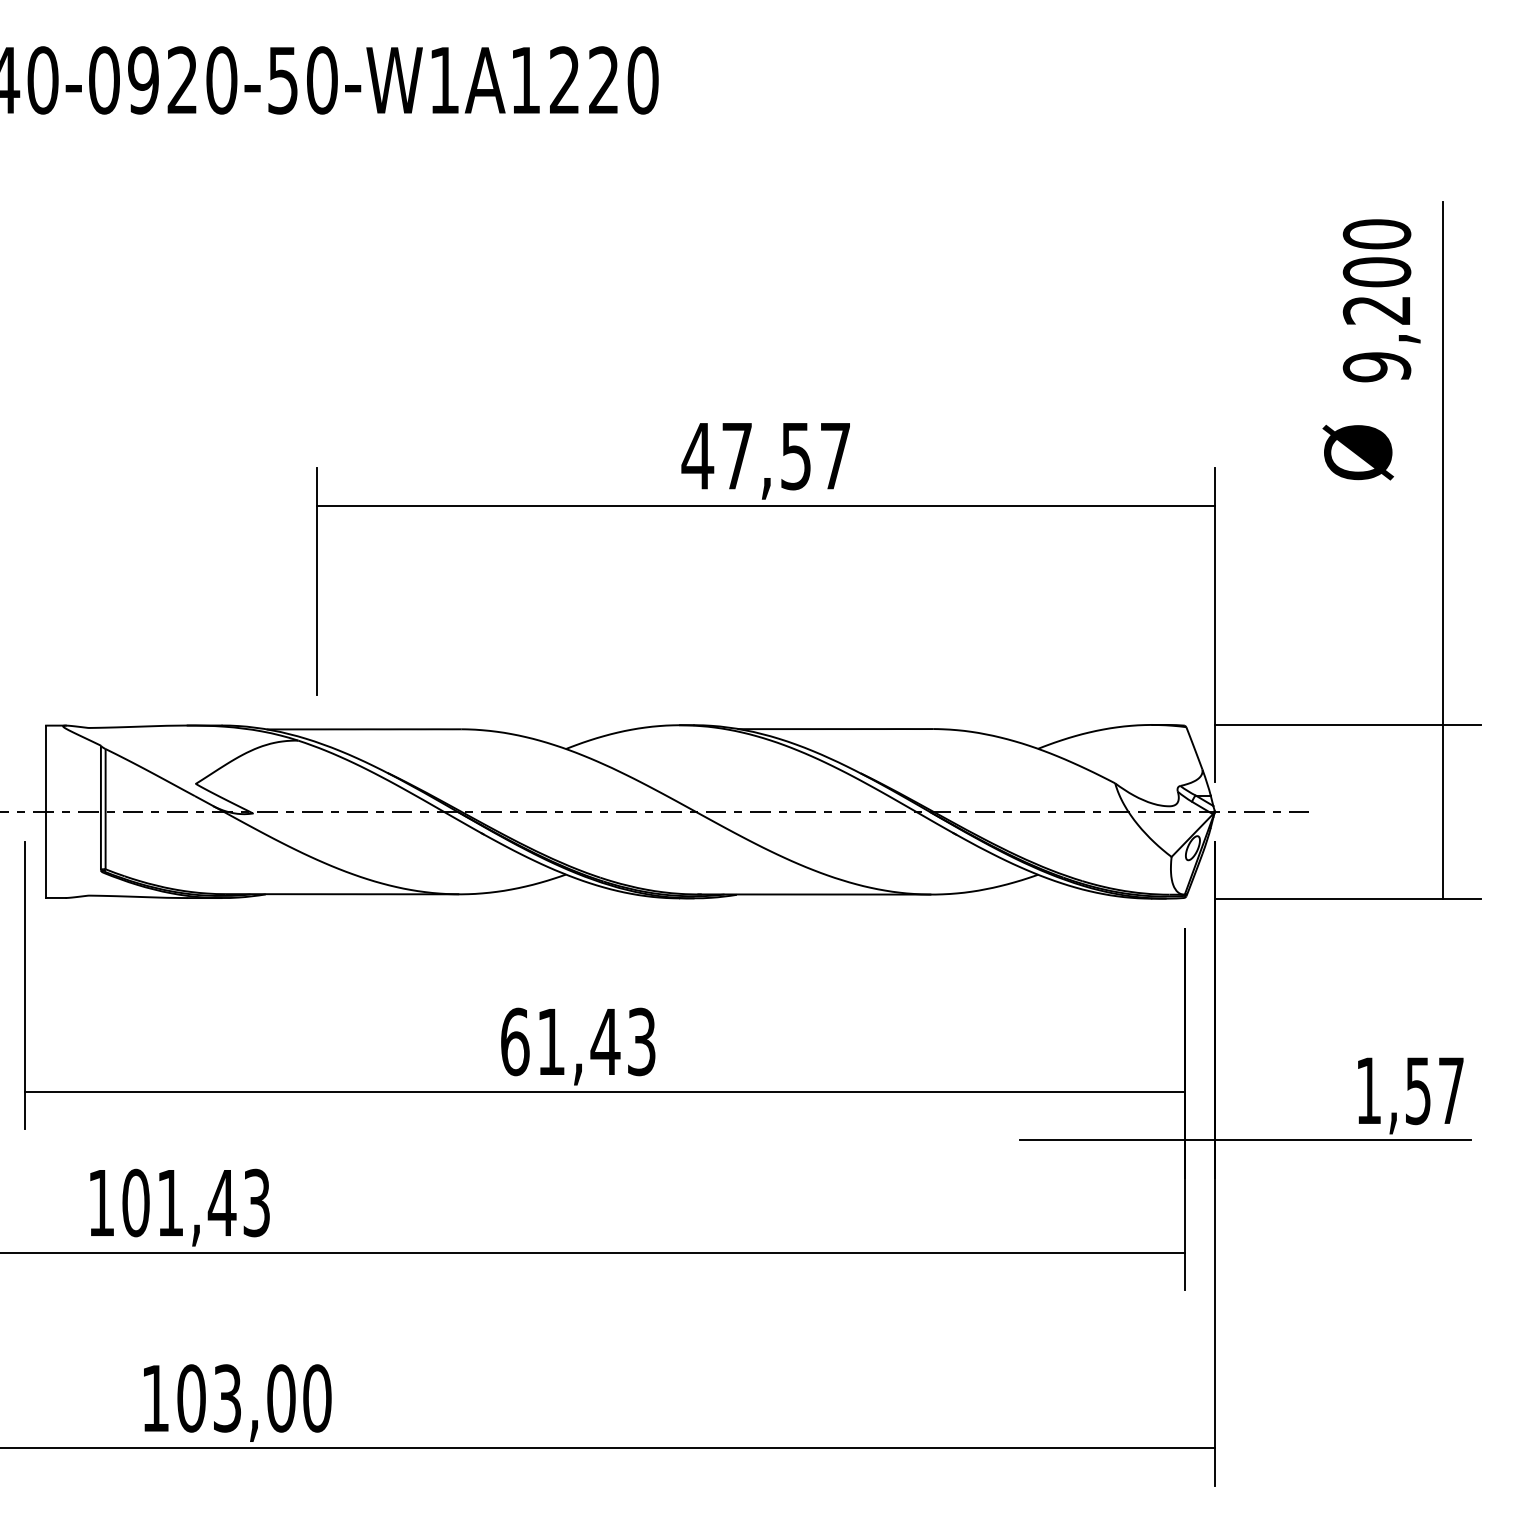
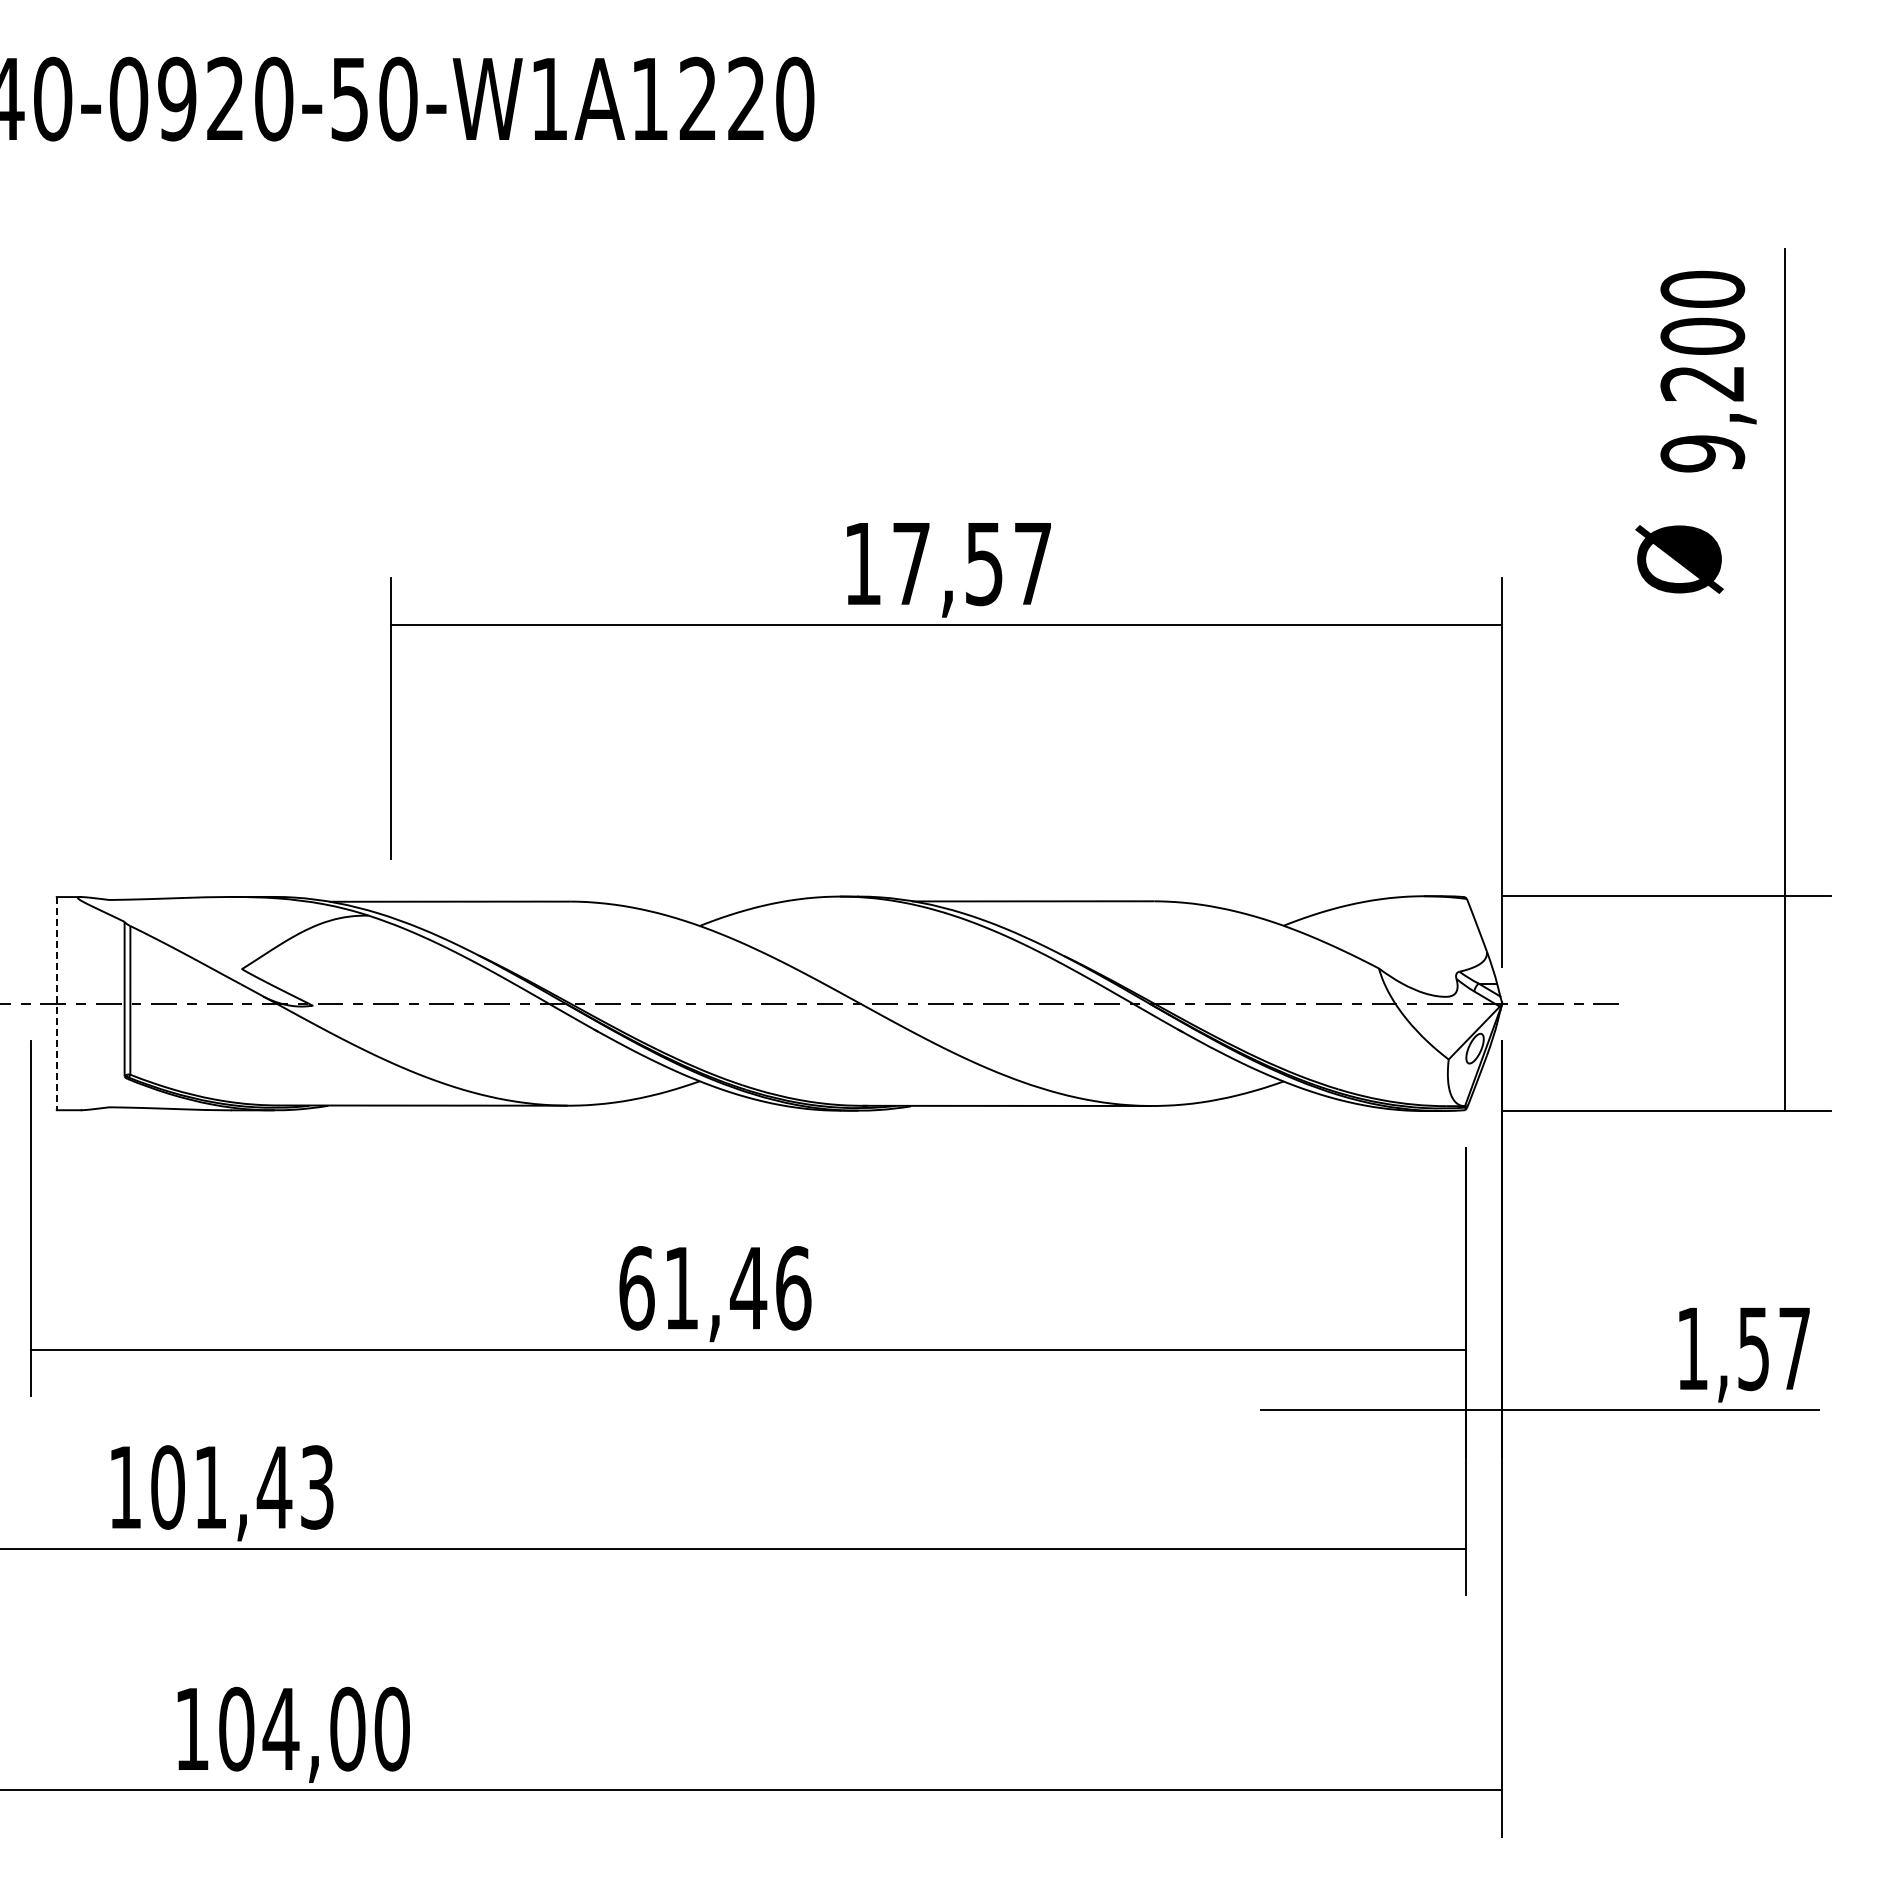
text: (697, 455) -> (862, 563), 47,57 -> 17,57
line: (45, 811) -> (56, 1003), solid -> dashed
text: (641, 1042) -> (793, 1288), 61,43 -> 61,46
text: (226, 1397) -> (280, 1728), 103,00 -> 104,00

